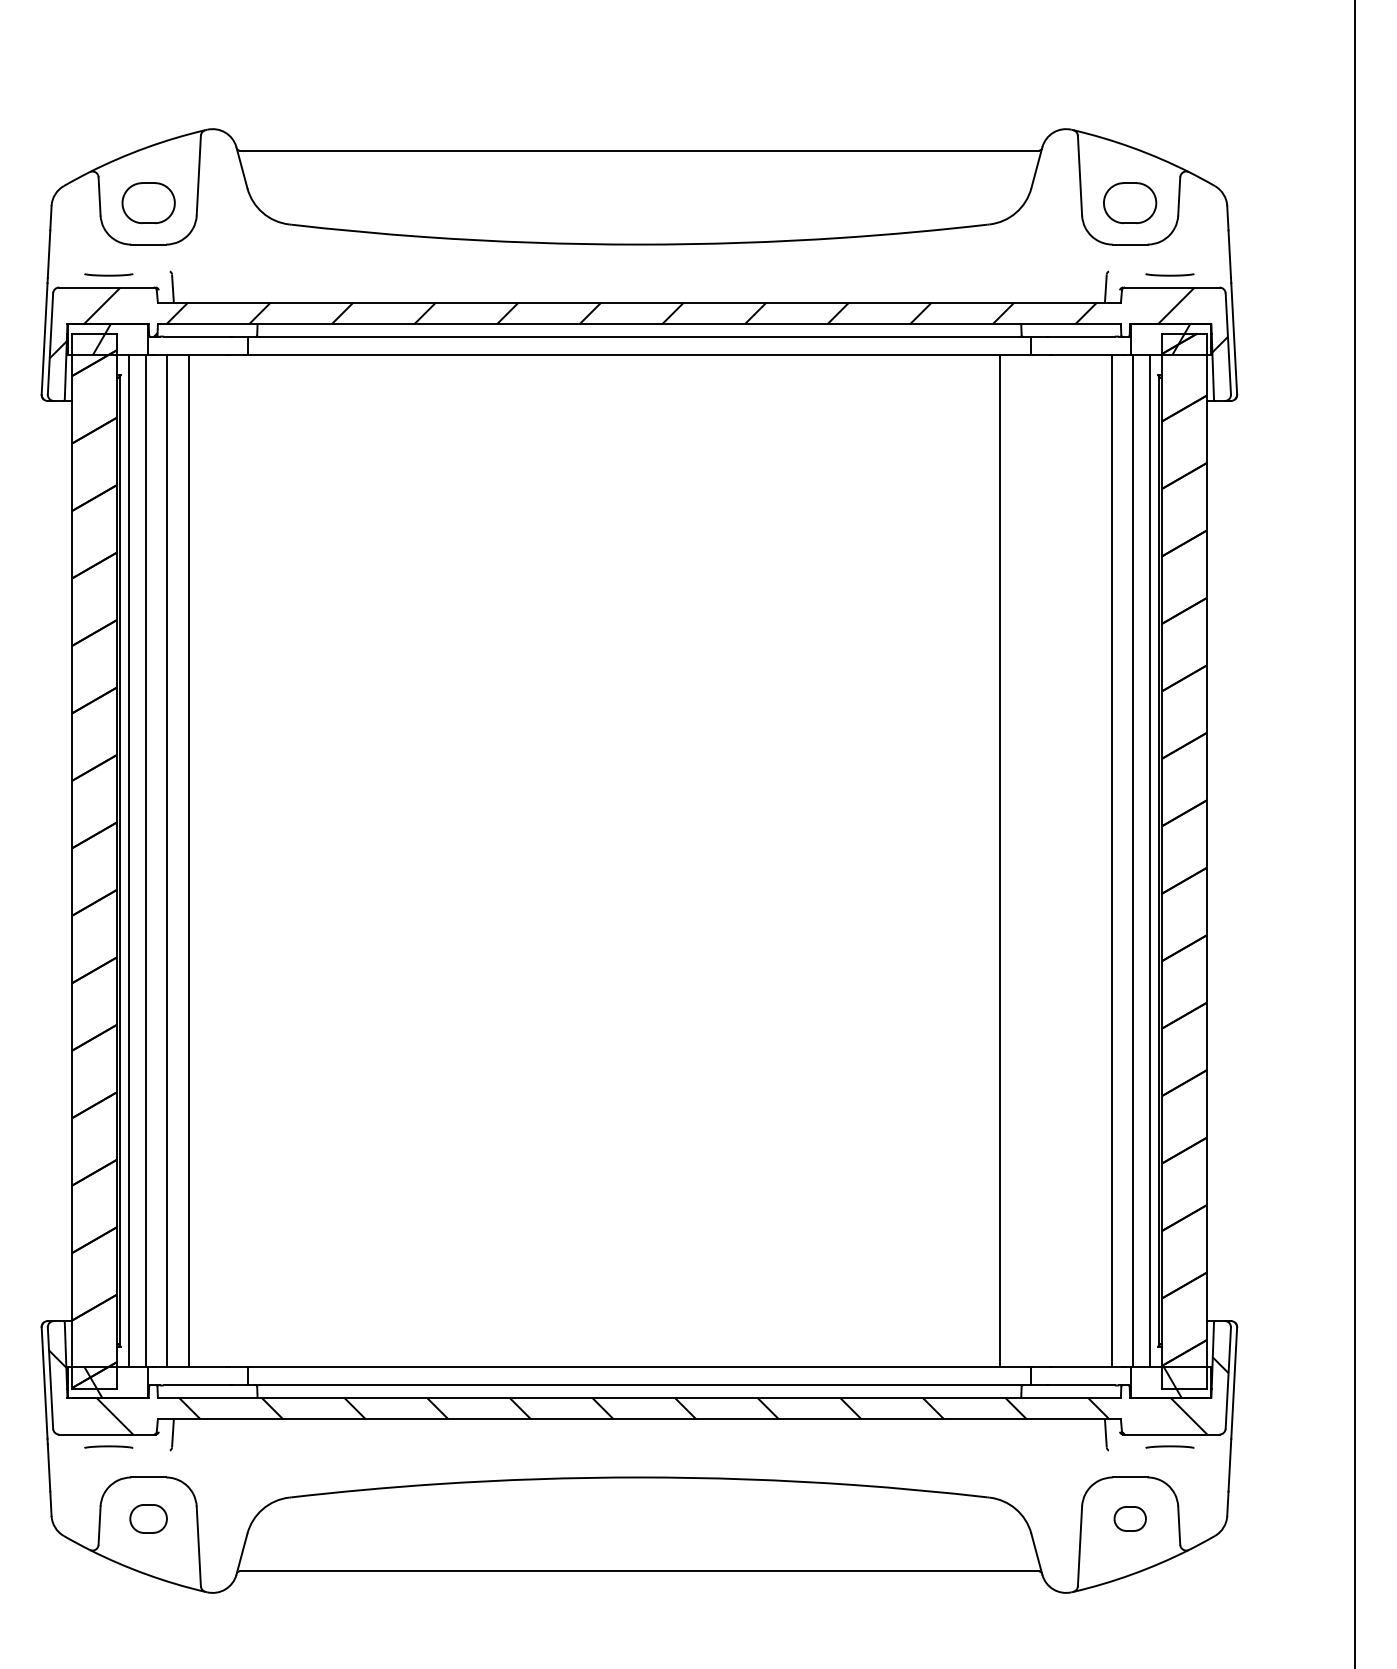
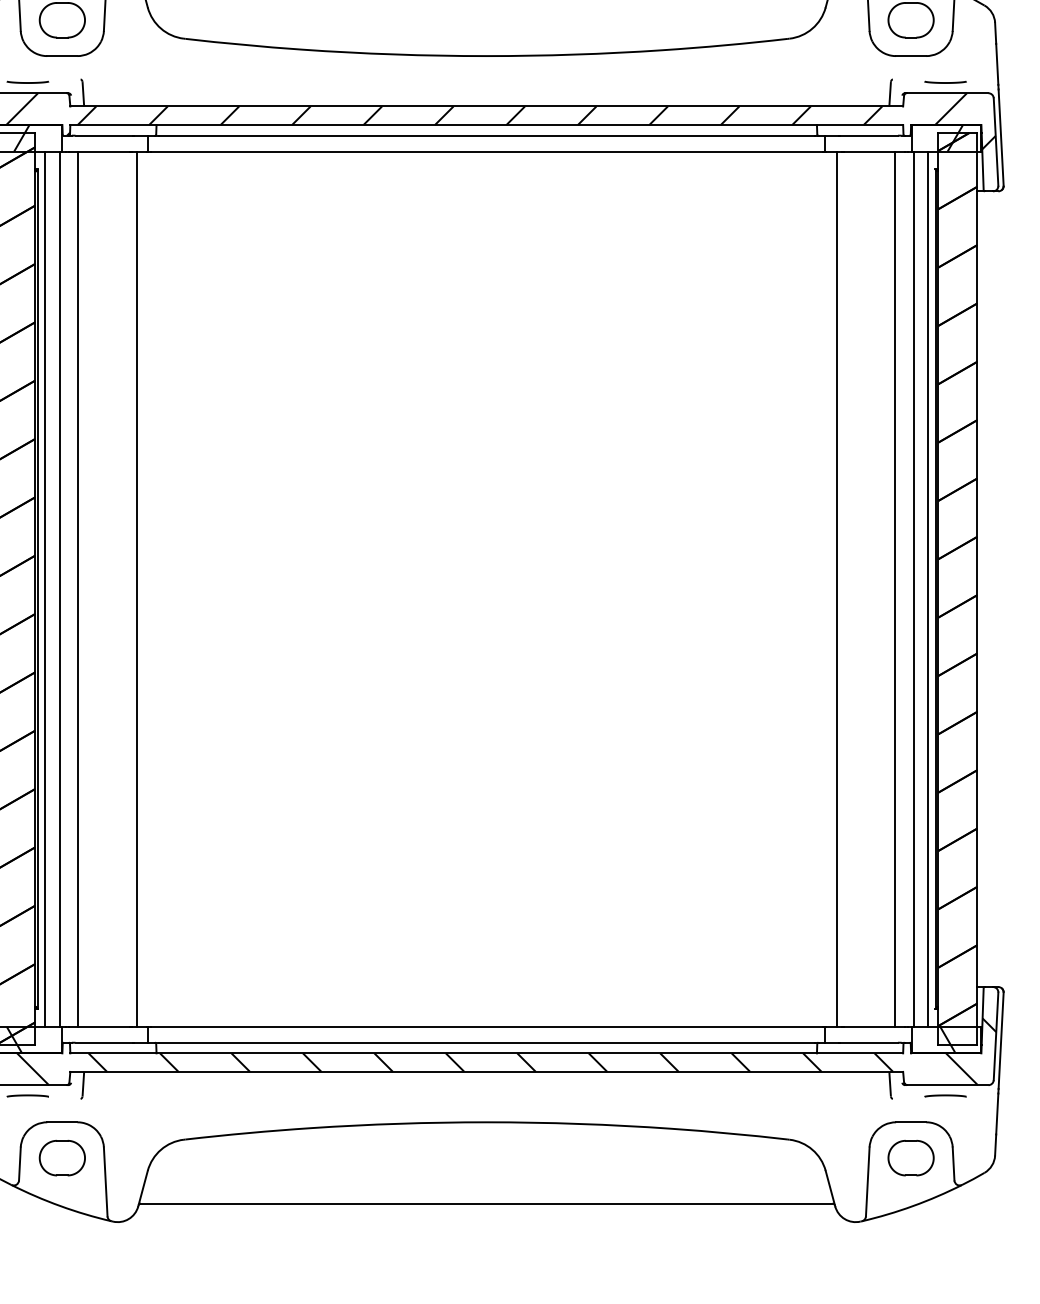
line: (188, 861) -> (136, 589), moved
line: (1000, 861) -> (837, 589), moved
part: (148, 1518) -> (62, 1157), size x1.43
part: (1130, 1518) -> (911, 1157), size x1.67

